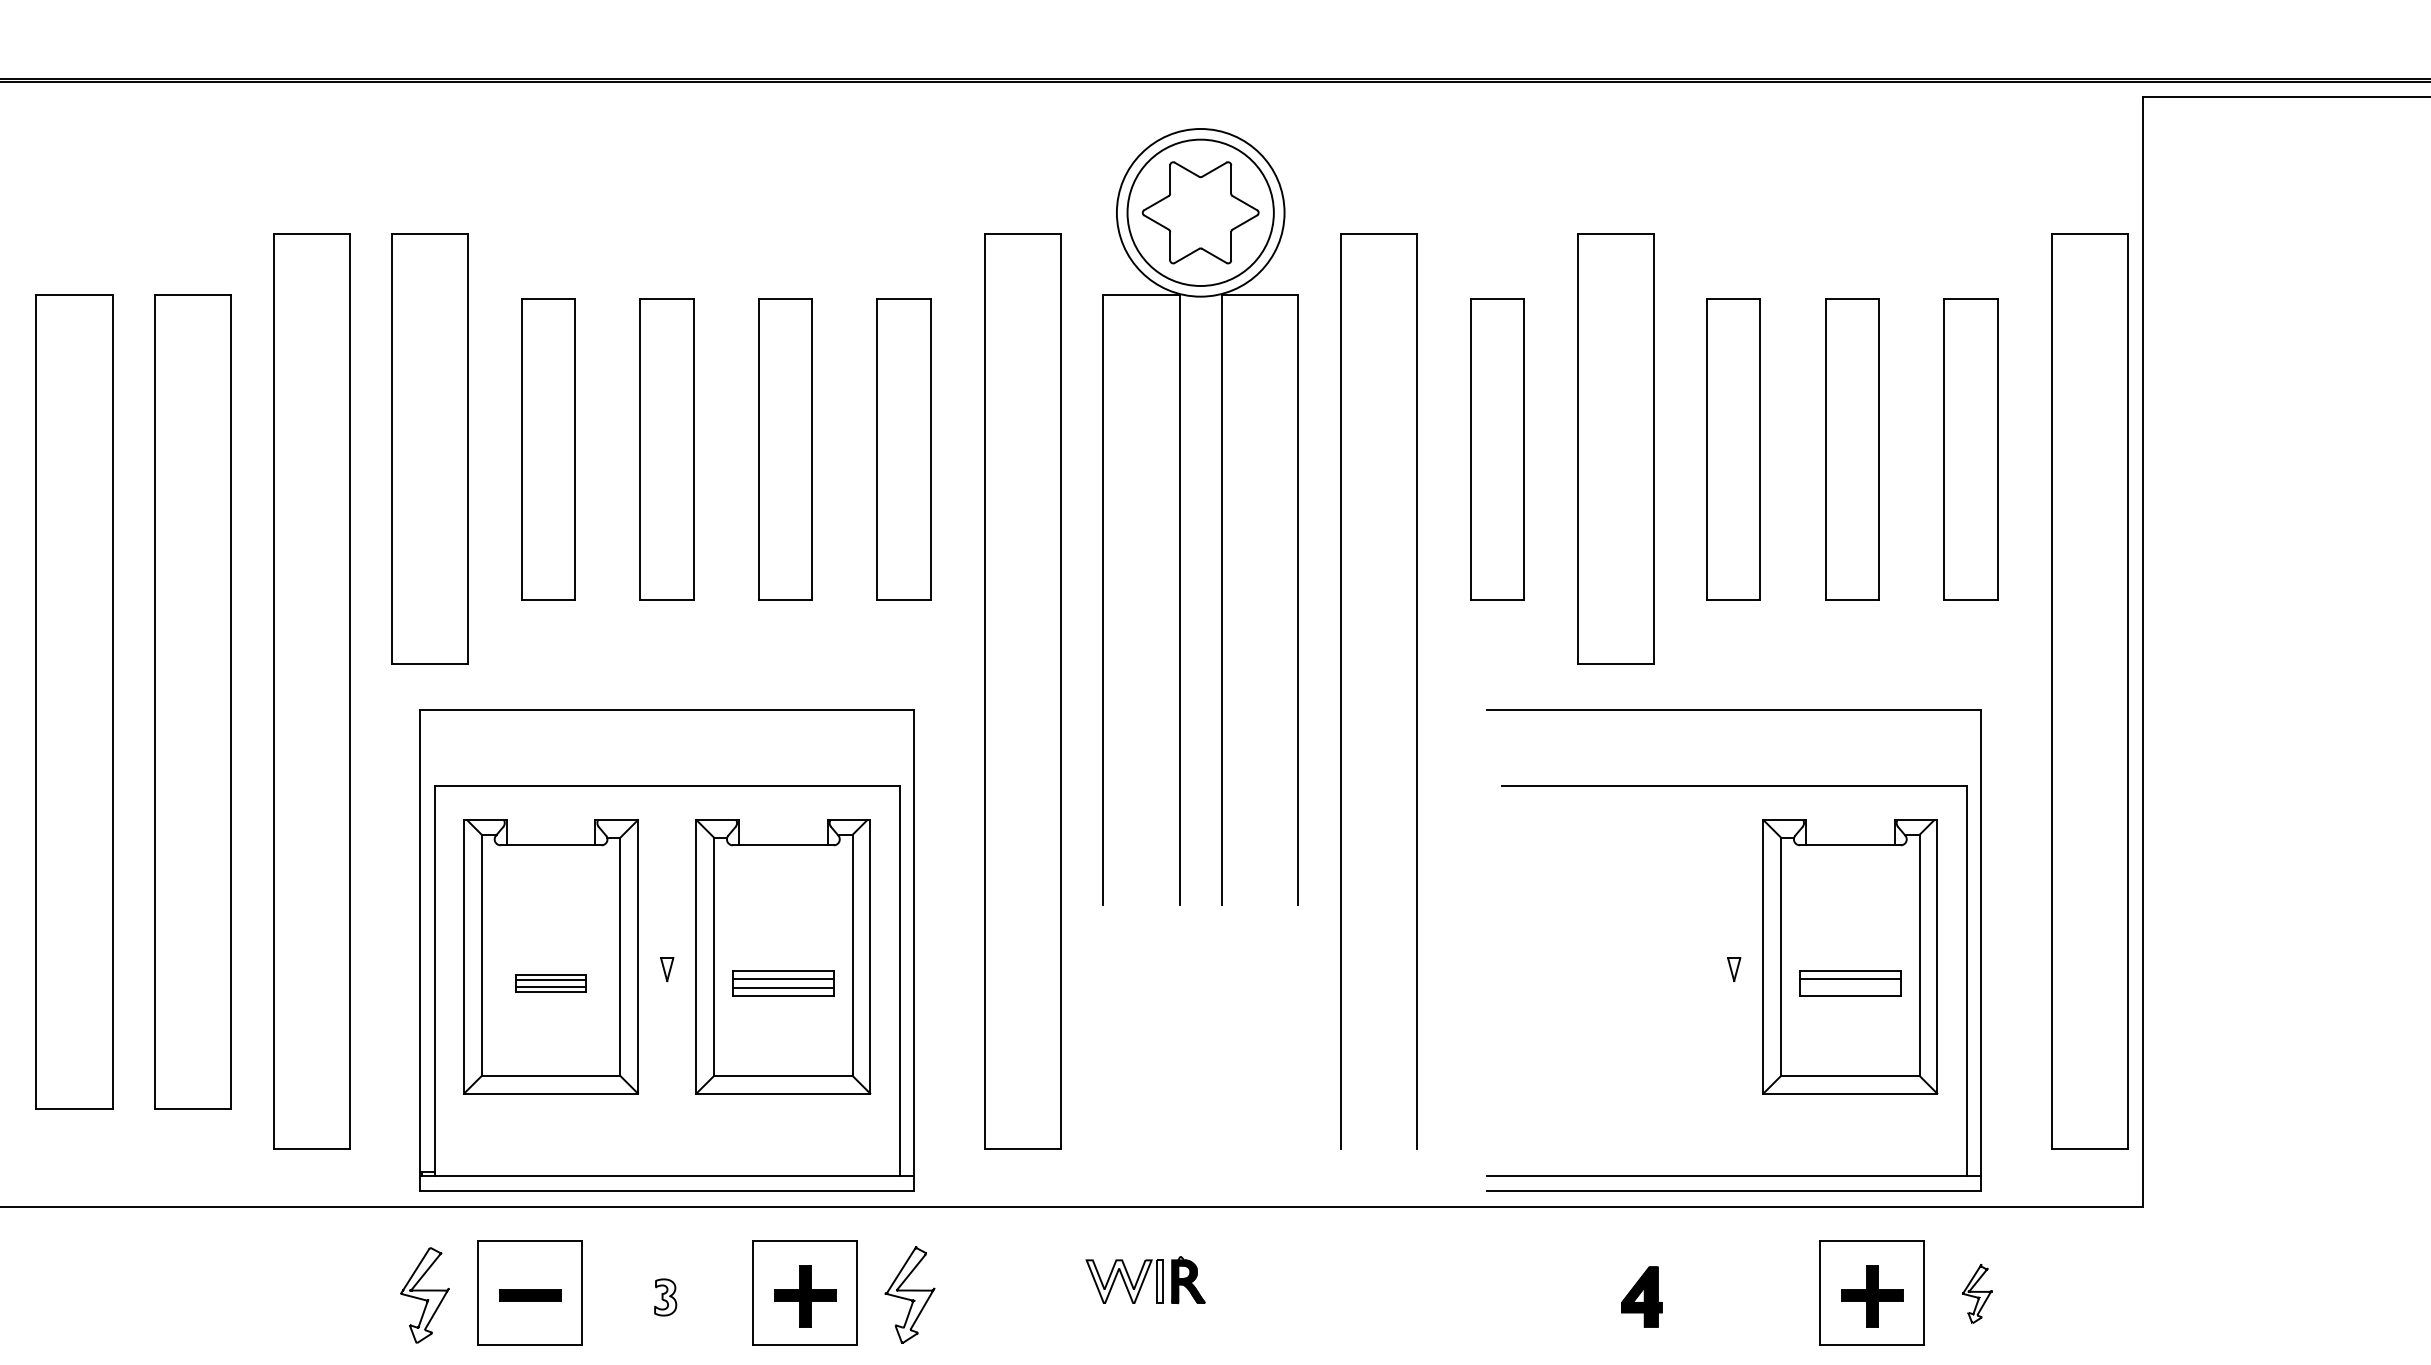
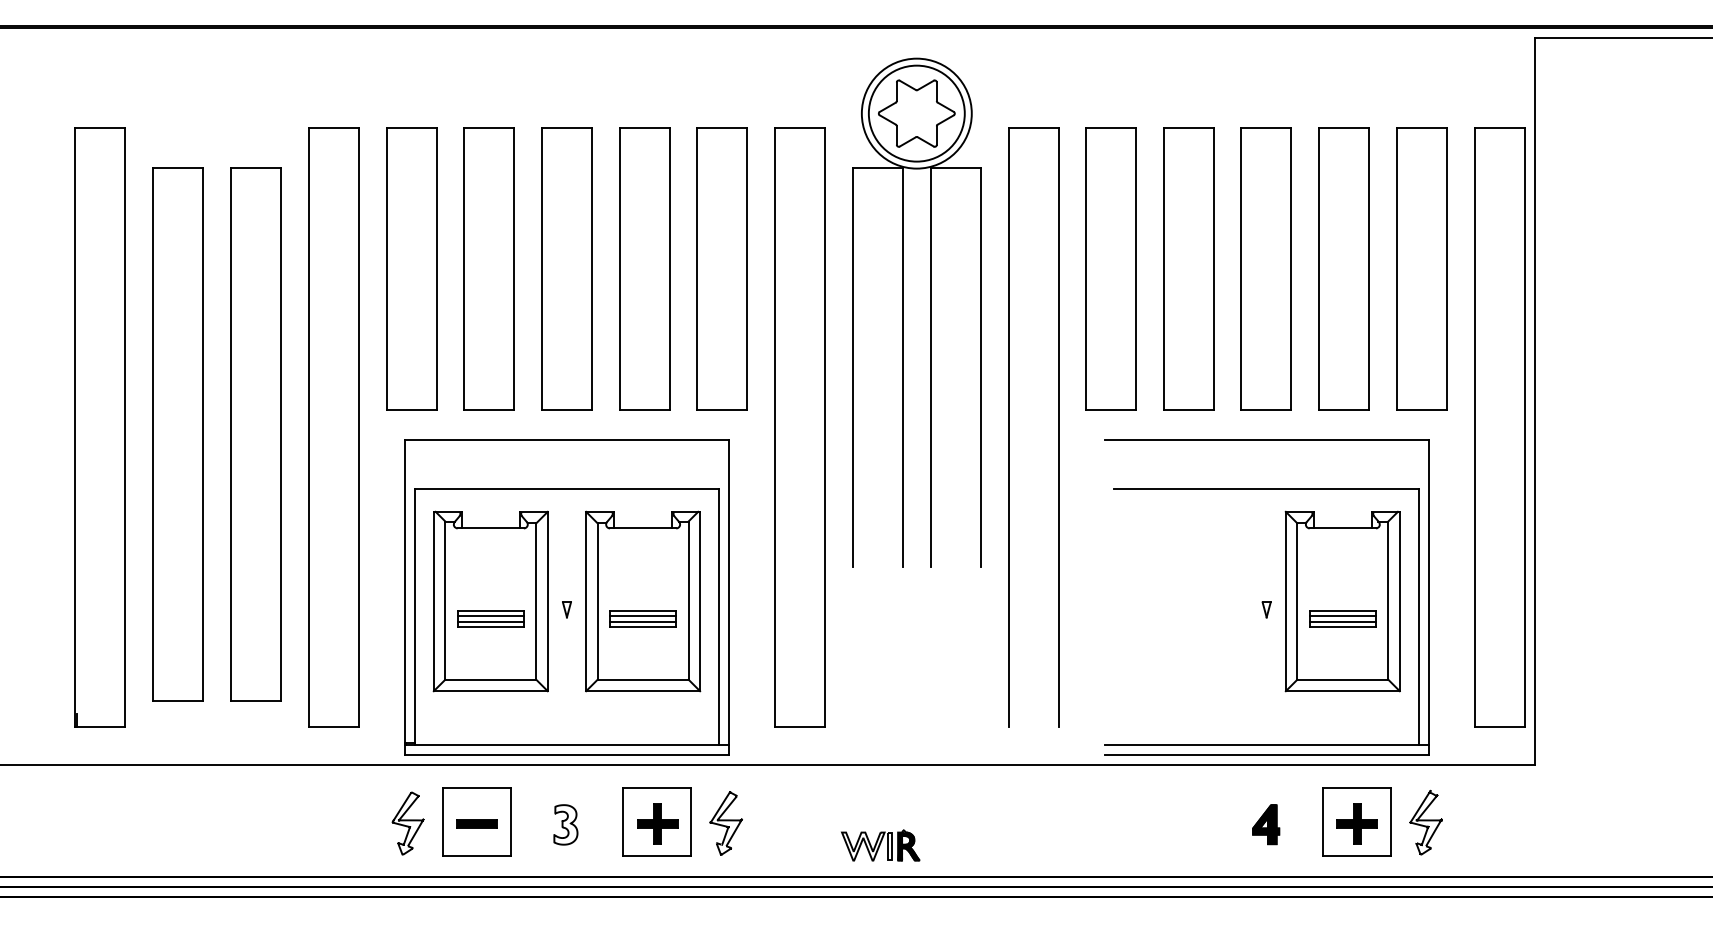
part: (547, 448) -> (488, 268), size x1.43
part: (666, 448) -> (566, 268), size x1.43
part: (785, 448) -> (644, 268), size x1.43
part: (902, 448) -> (721, 268), size x1.43
part: (1496, 448) -> (1110, 268), size x1.43
part: (1732, 448) -> (1265, 268), size x1.43
part: (1851, 448) -> (1343, 268), size x1.43
part: (1970, 448) -> (1421, 268), size x1.43
part: (550, 982) -> (490, 618), size x1.43
line: (1849, 988) -> (1342, 622), added
part: (1145, 1280) -> (880, 845), moved
part: (1976, 1293) -> (1425, 822), size x1.67
part: (664, 1296) -> (565, 824), size x1.67
part: (1642, 1296) -> (1266, 824), moved

